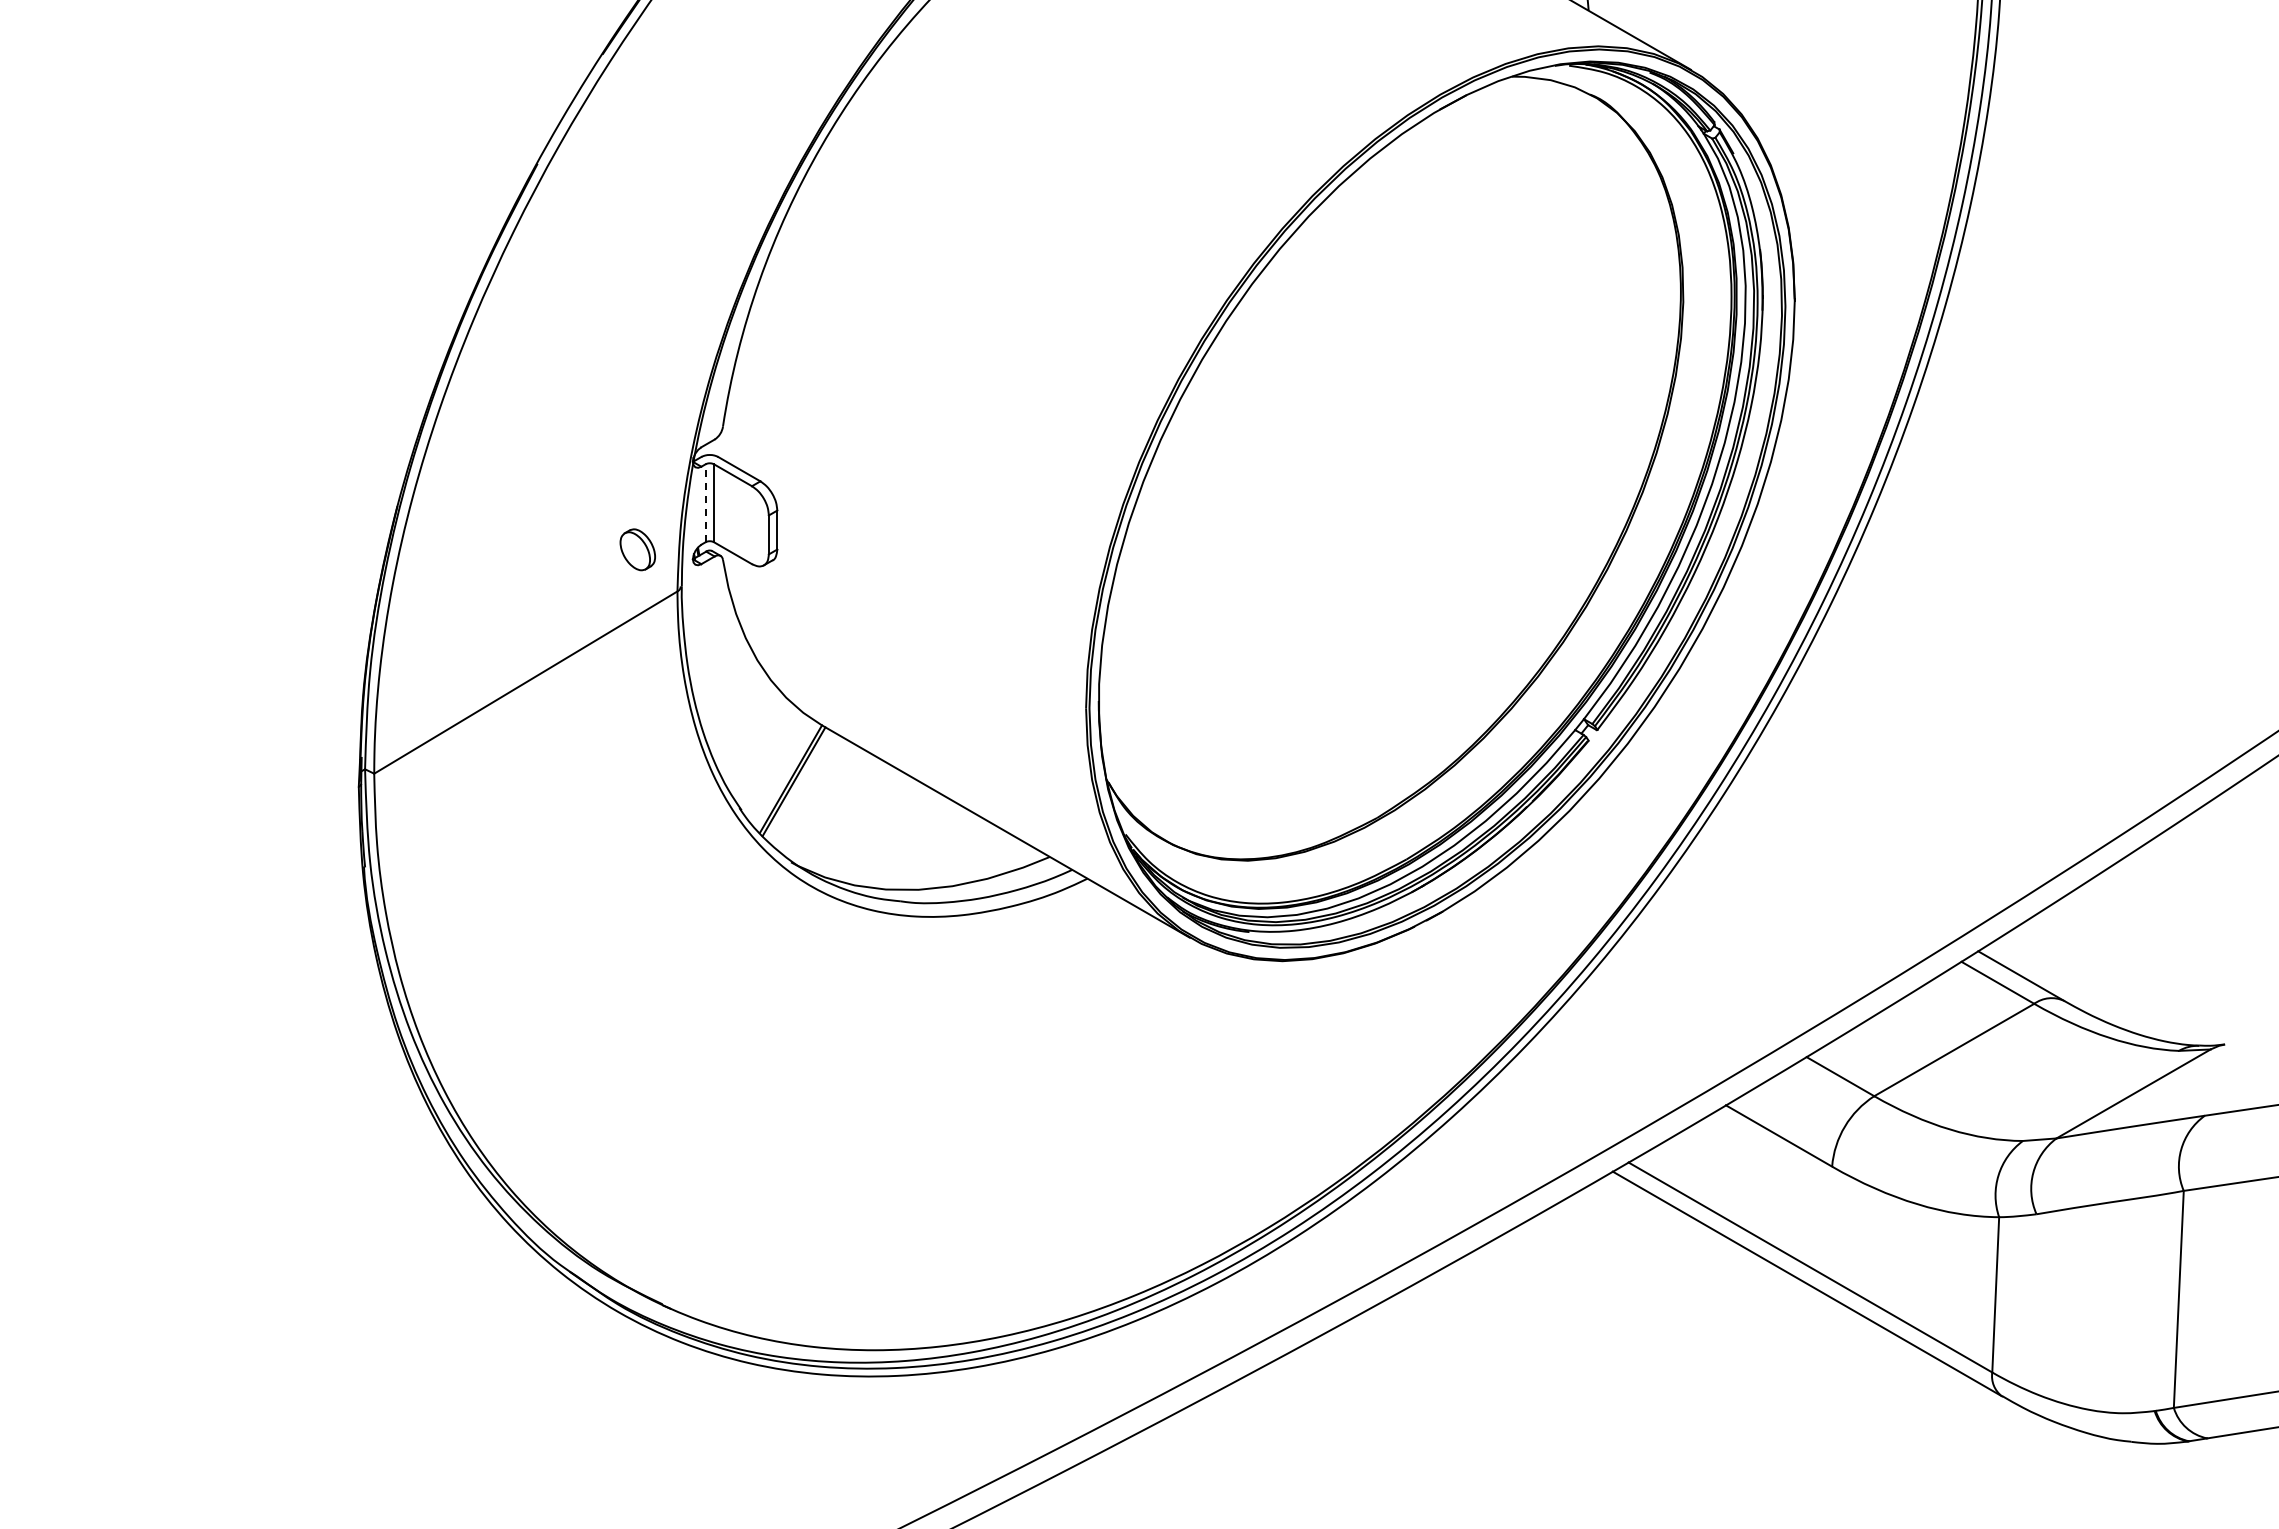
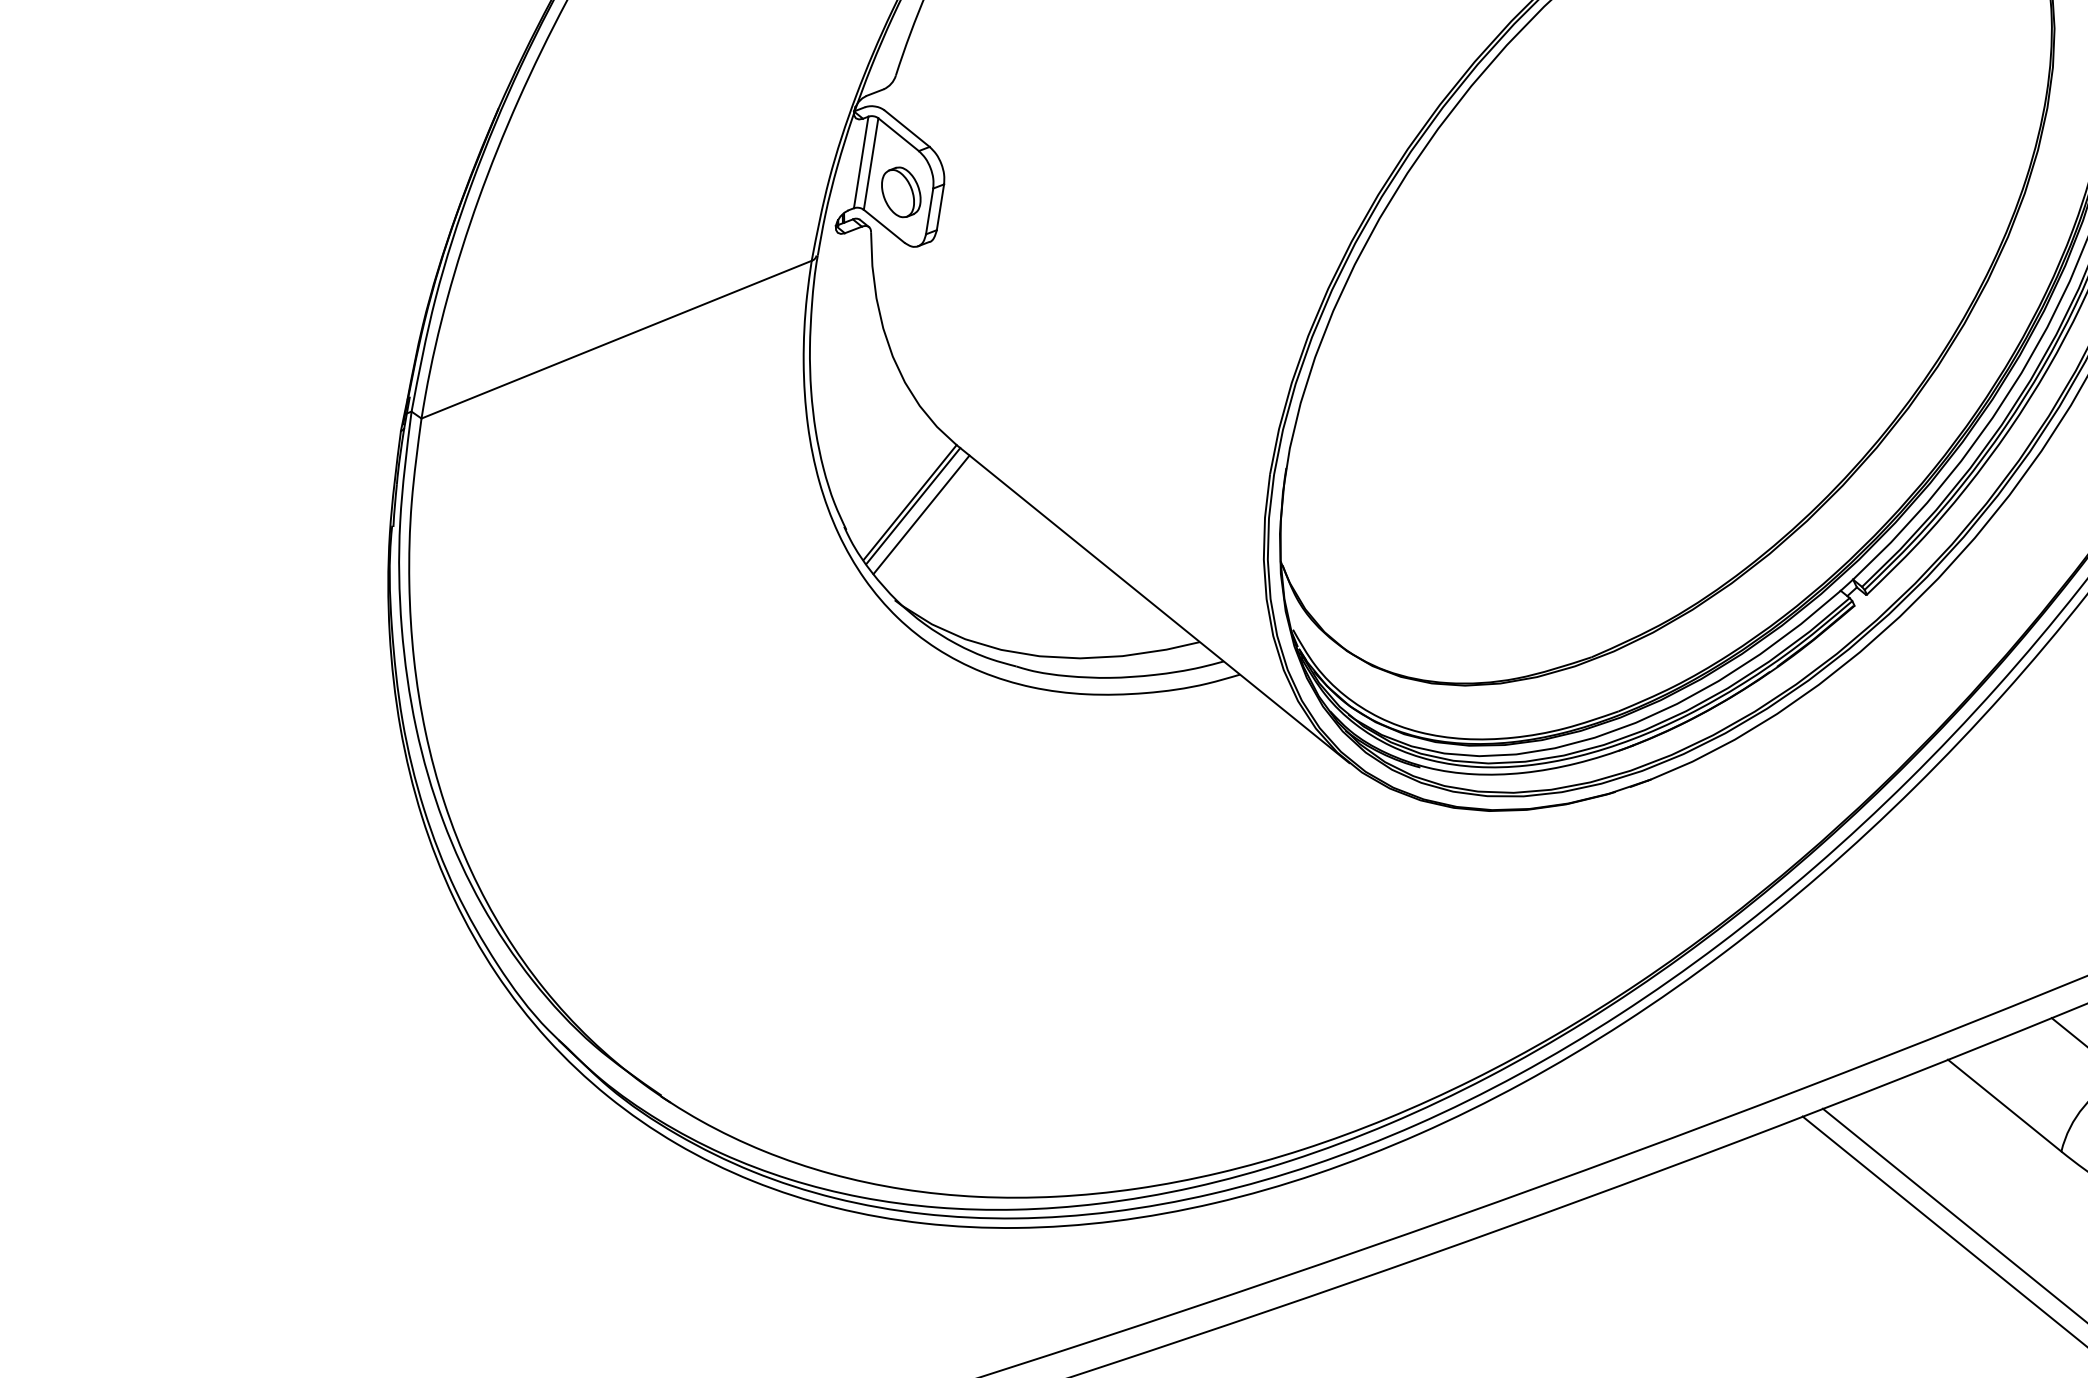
line: (705, 503) -> (861, 162), dashed -> solid
part: (637, 549) -> (900, 191), moved
line: (801, 787) -> (920, 514), added

